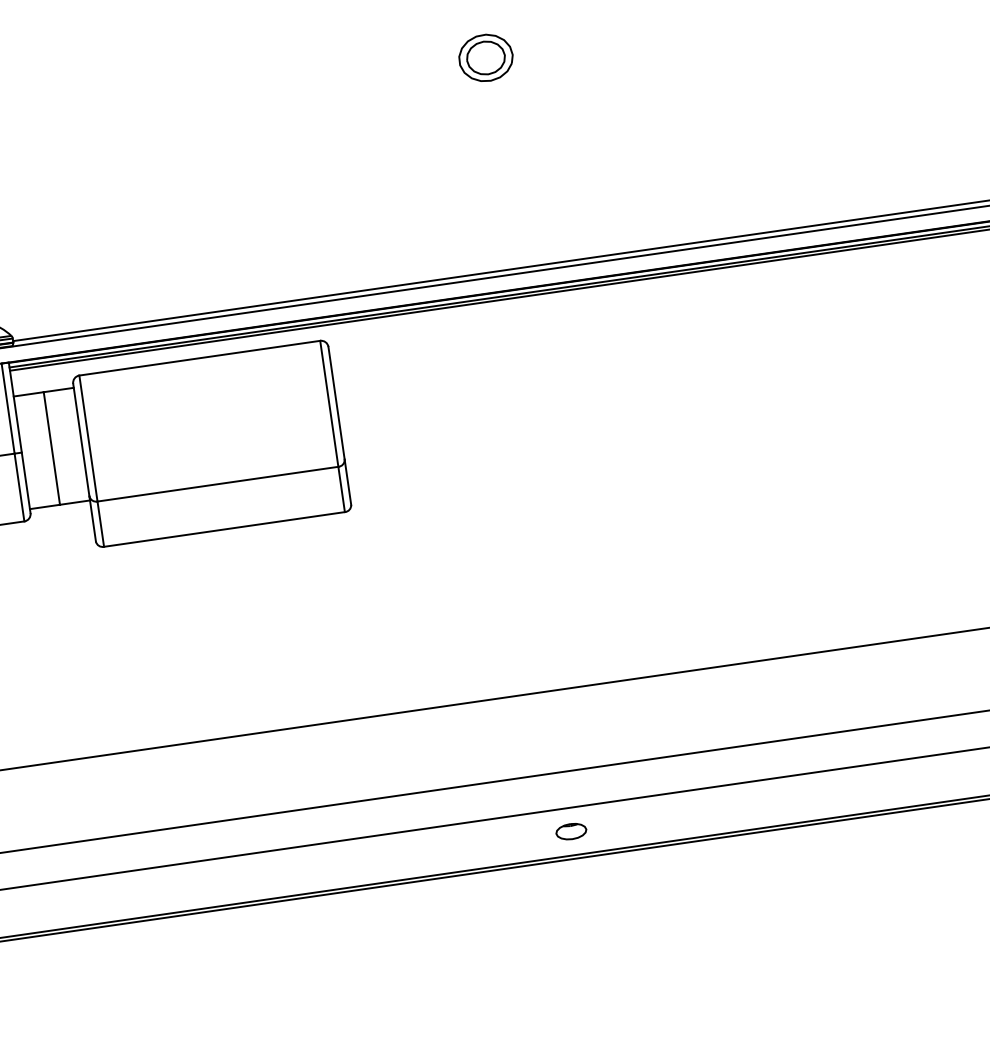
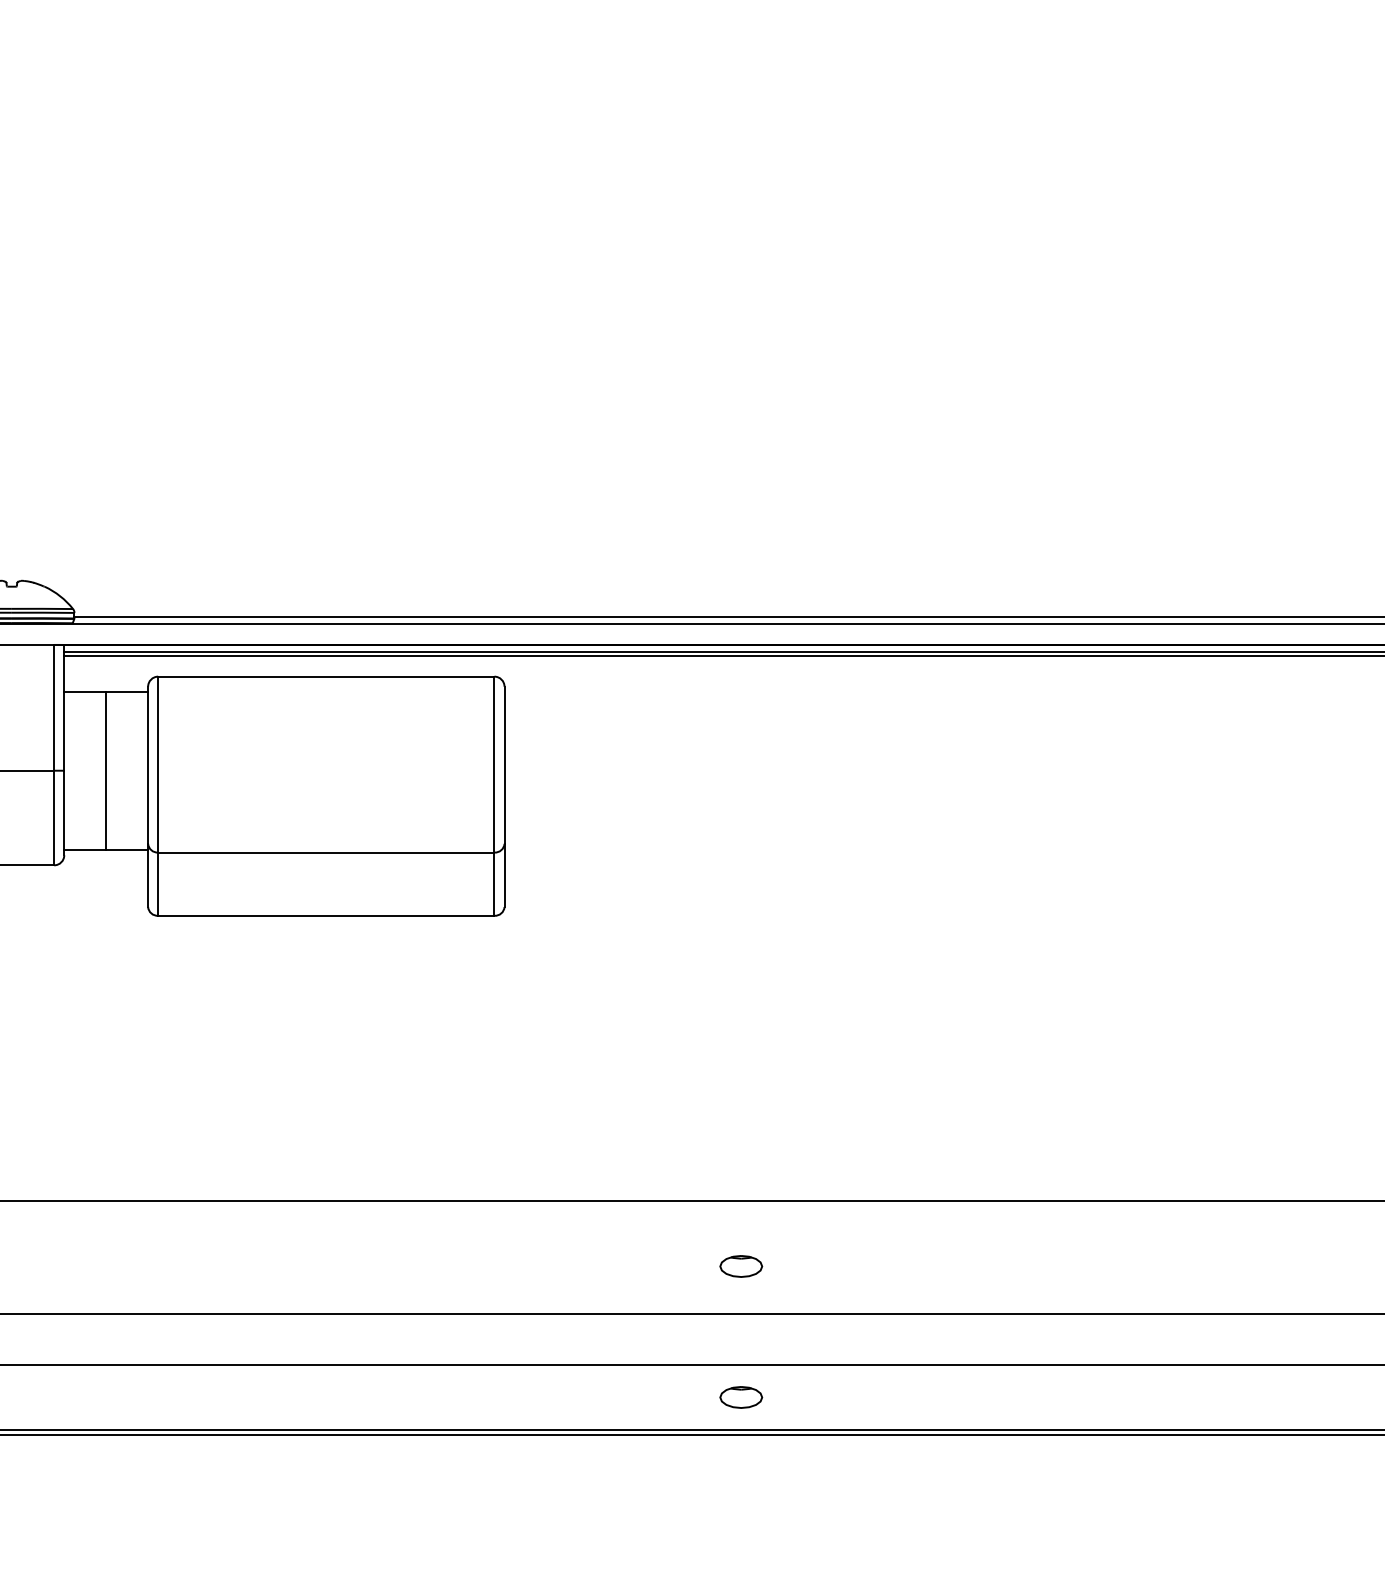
part: (486, 57) -> (777, 322), removed
part: (558, 737) -> (741, 1266), added

